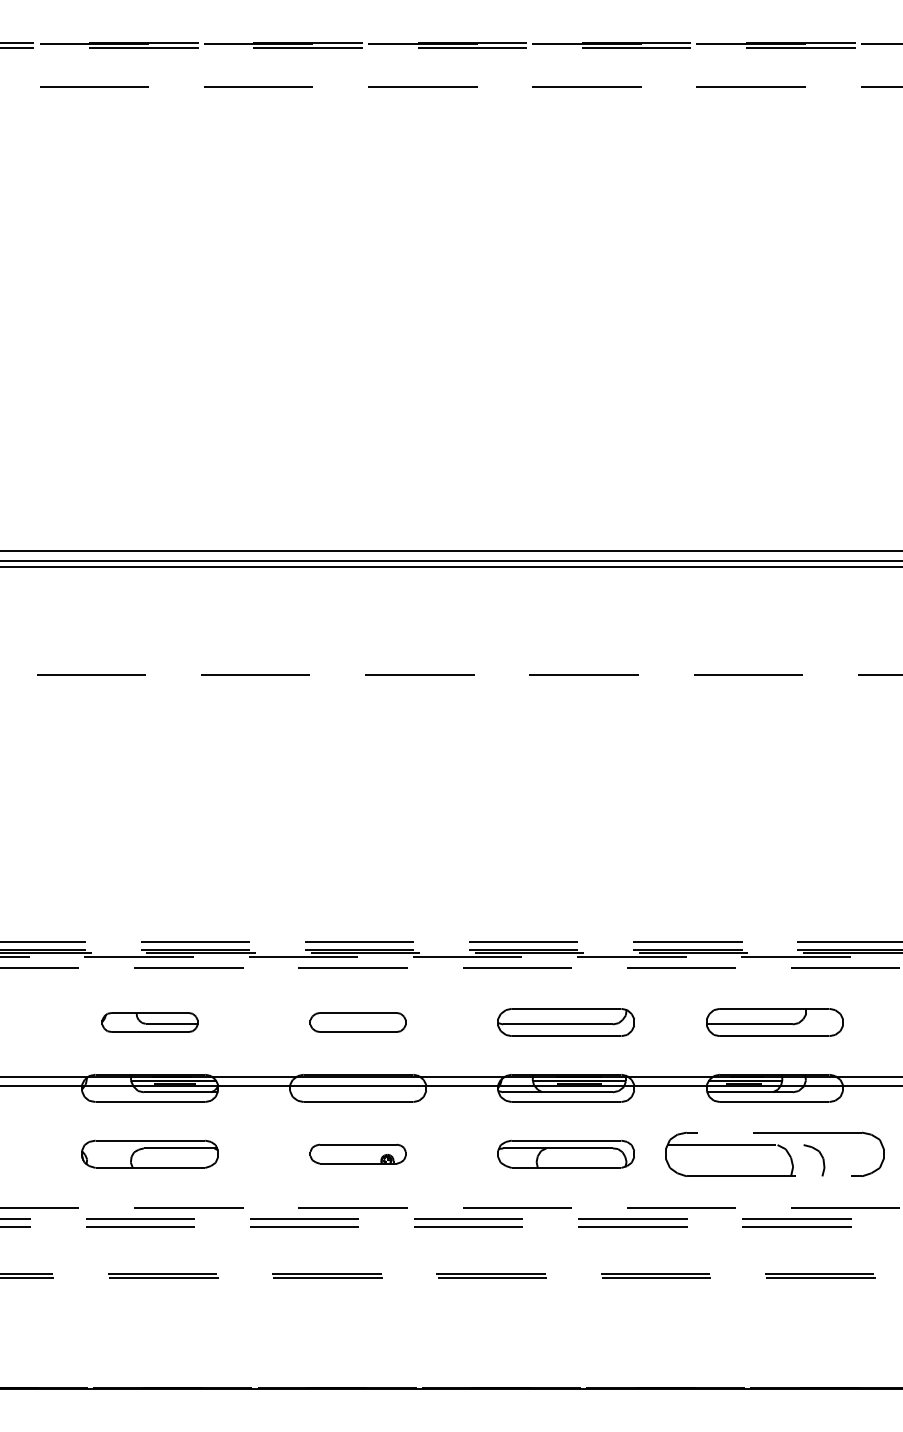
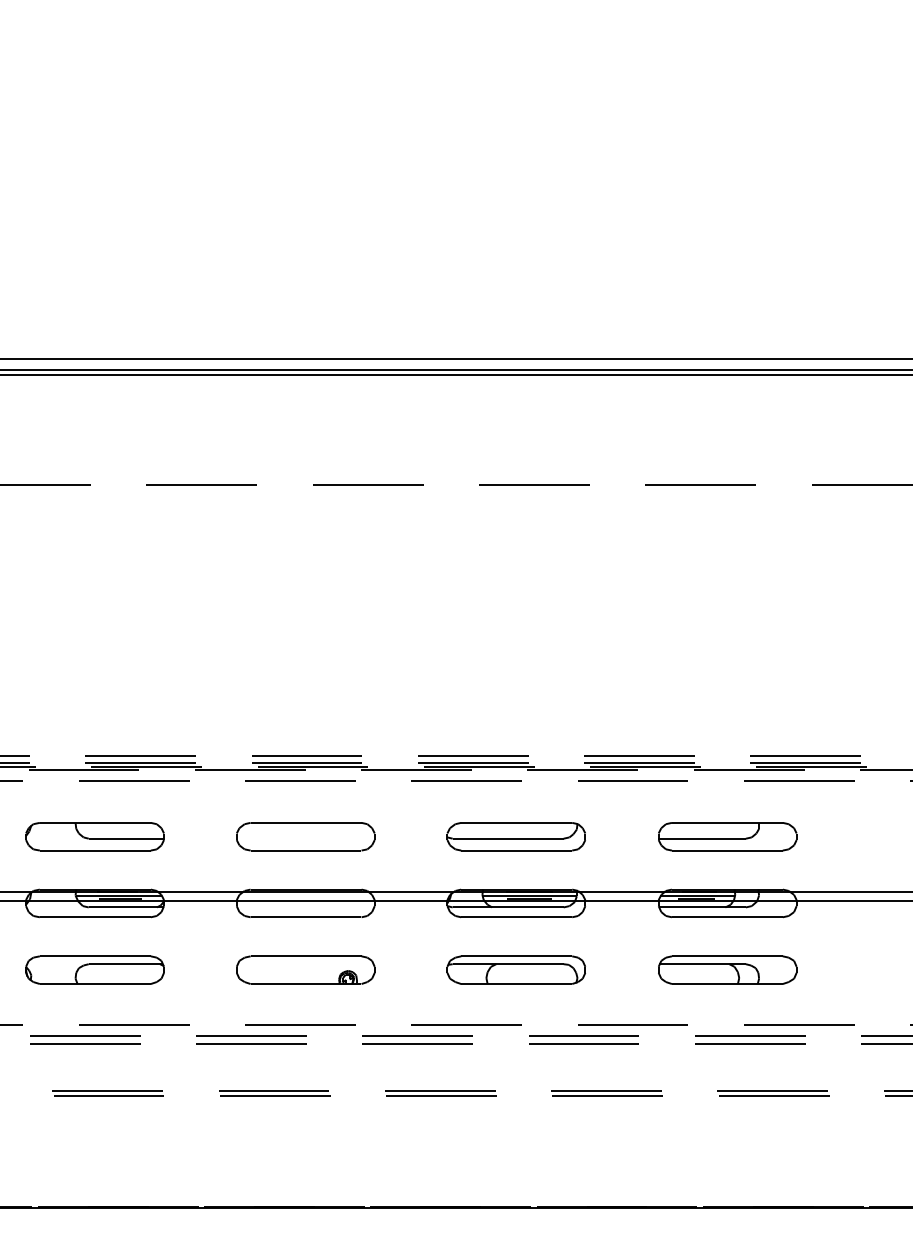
part: (149, 1022) -> (94, 836), size x1.43
part: (357, 1022) -> (305, 836), size x1.43
part: (357, 1153) -> (305, 969), size x1.43
part: (774, 1153) -> (727, 969), size x0.62

